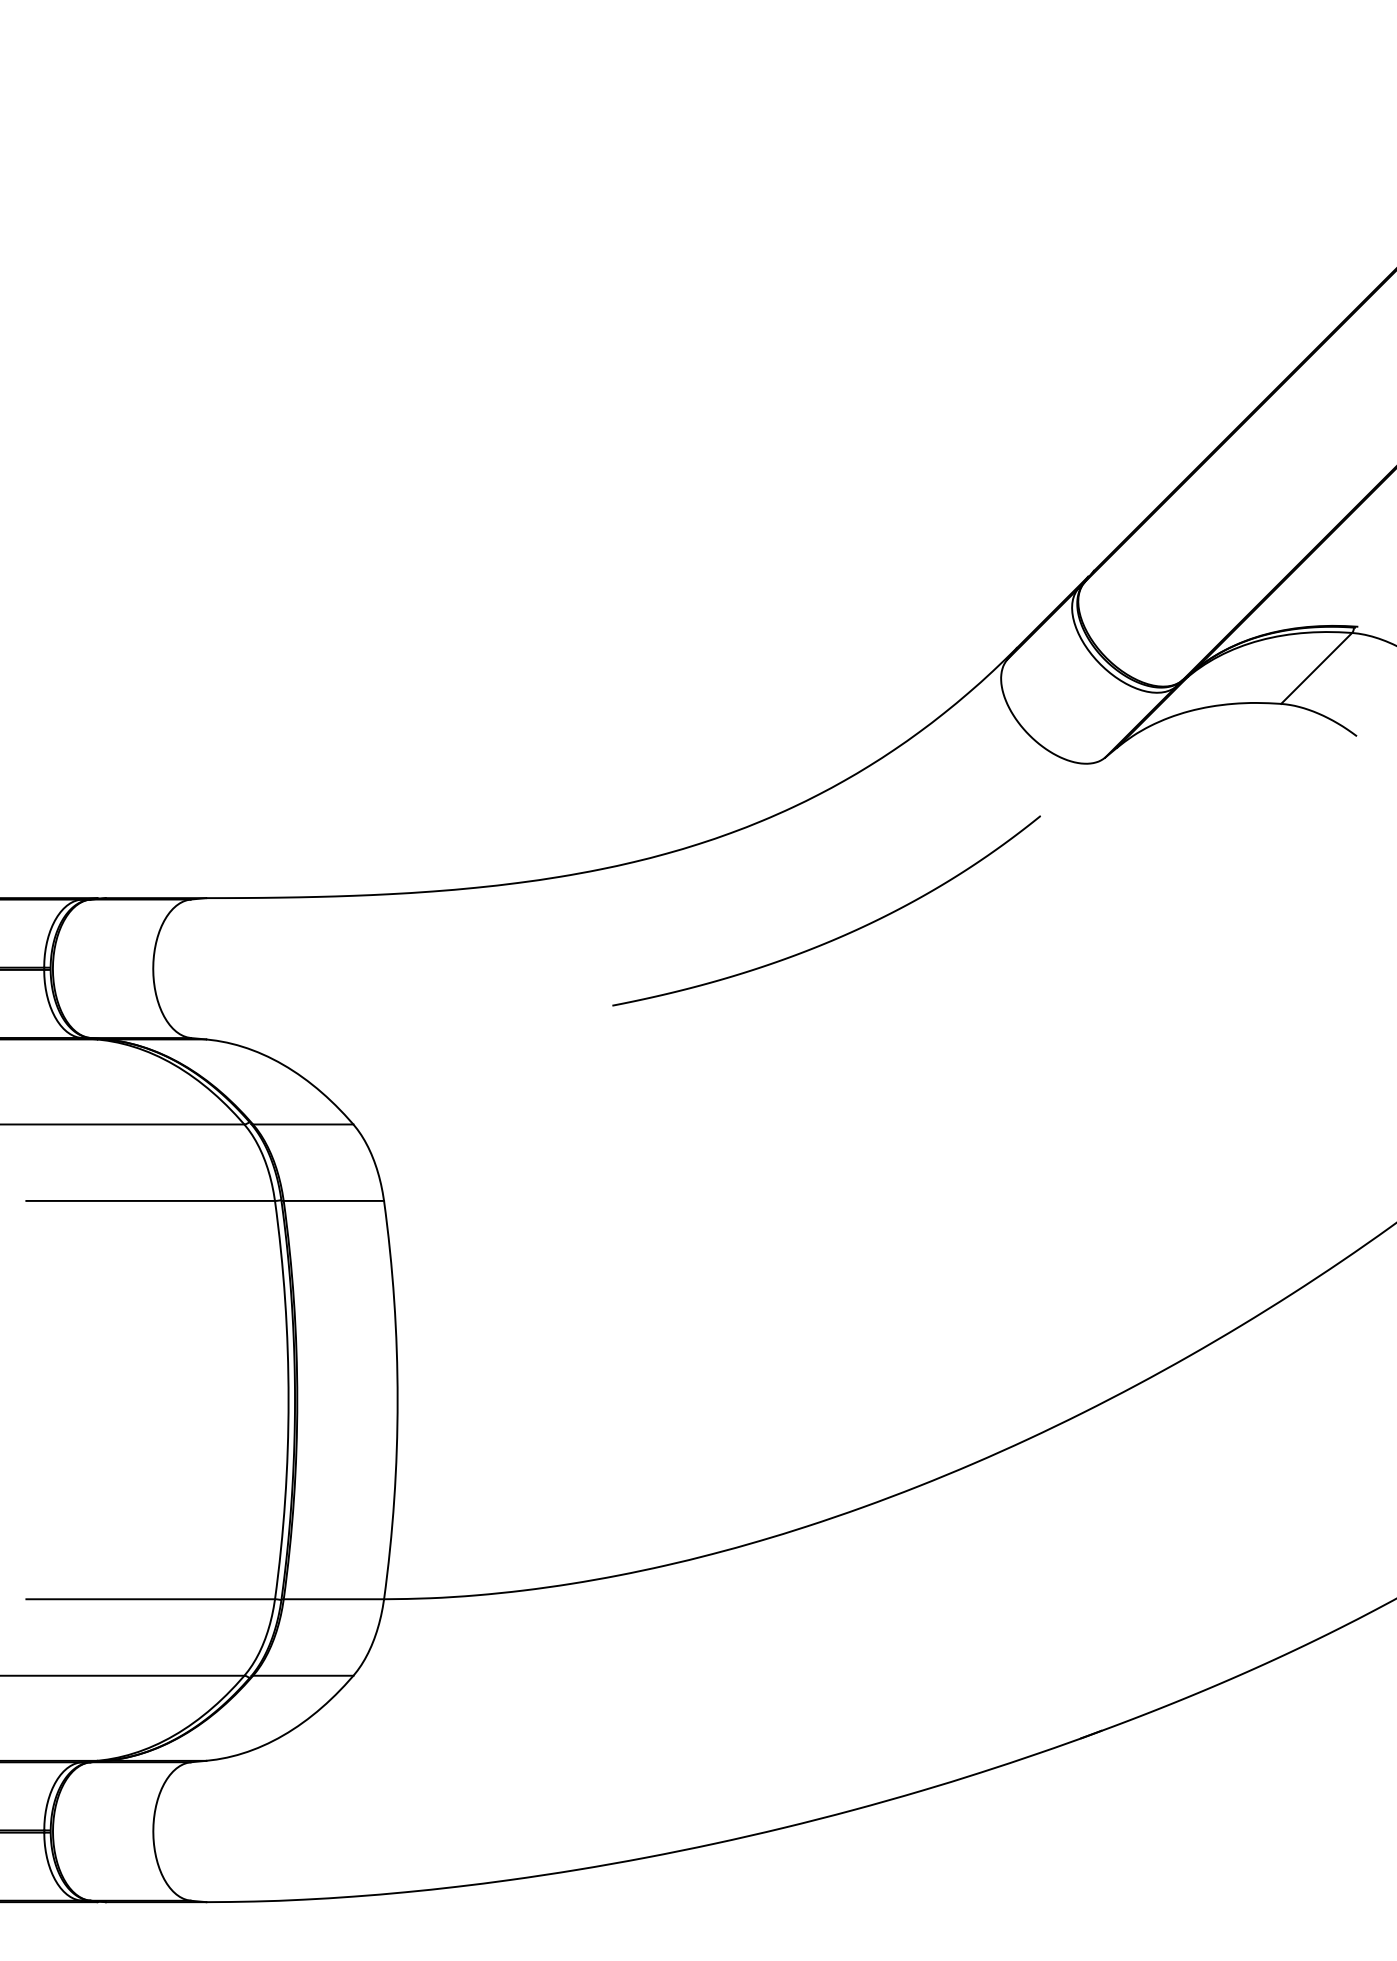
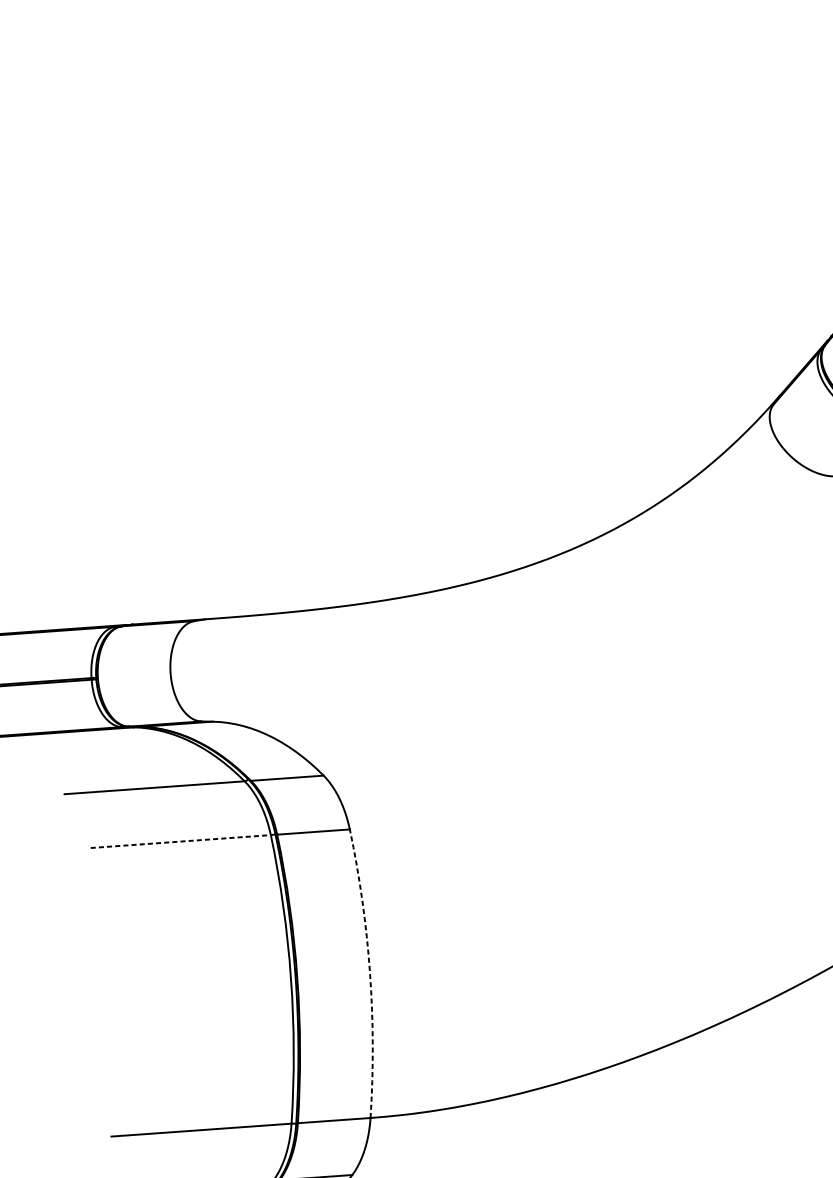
curve: (836, 937) -> (663, 615), removed
line: (151, 1200) -> (181, 841), solid -> dashed
arc: (397, 1400) -> (369, 973), solid -> dashed

